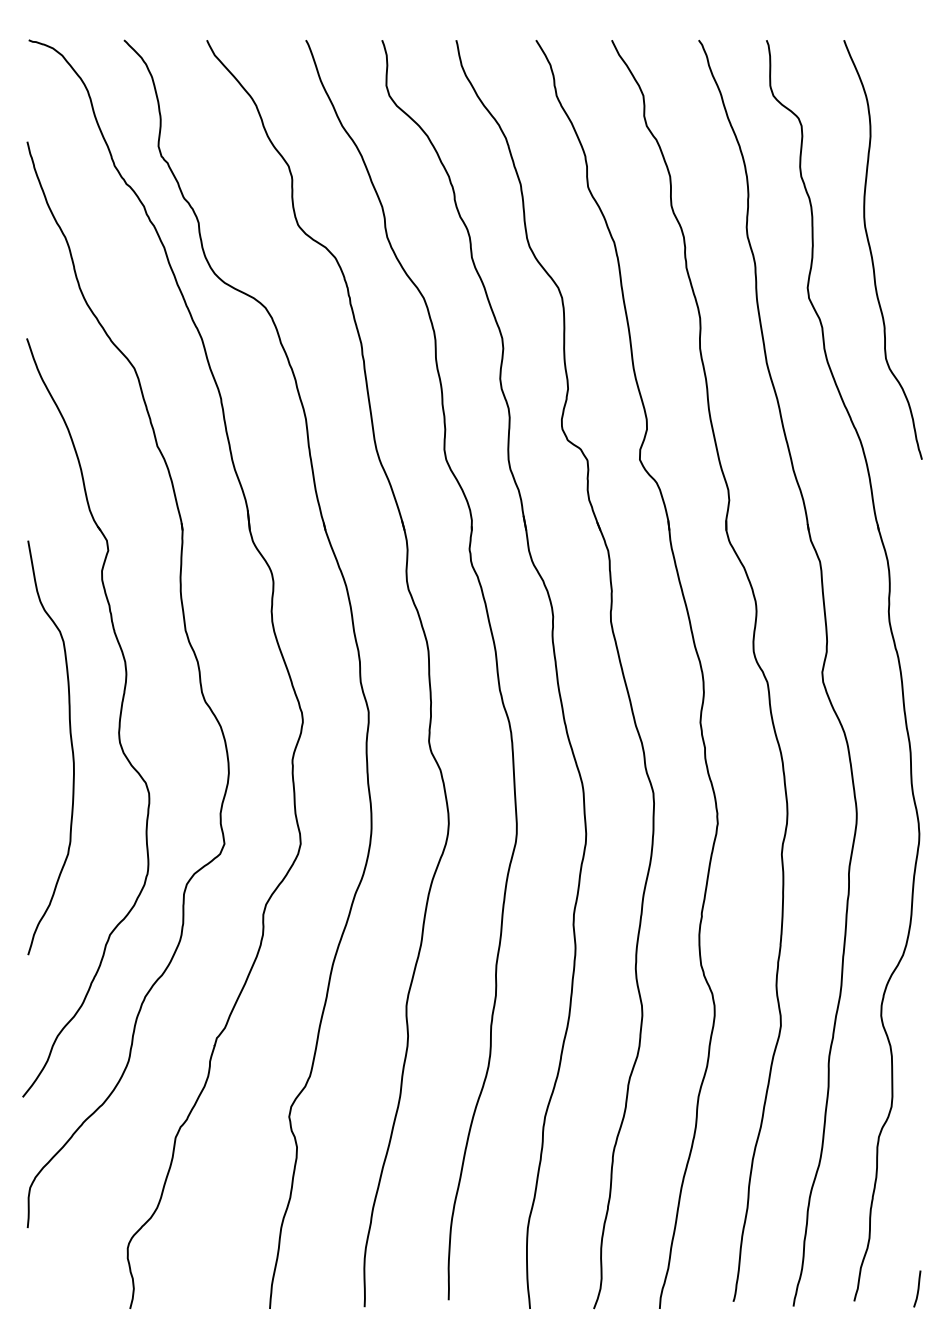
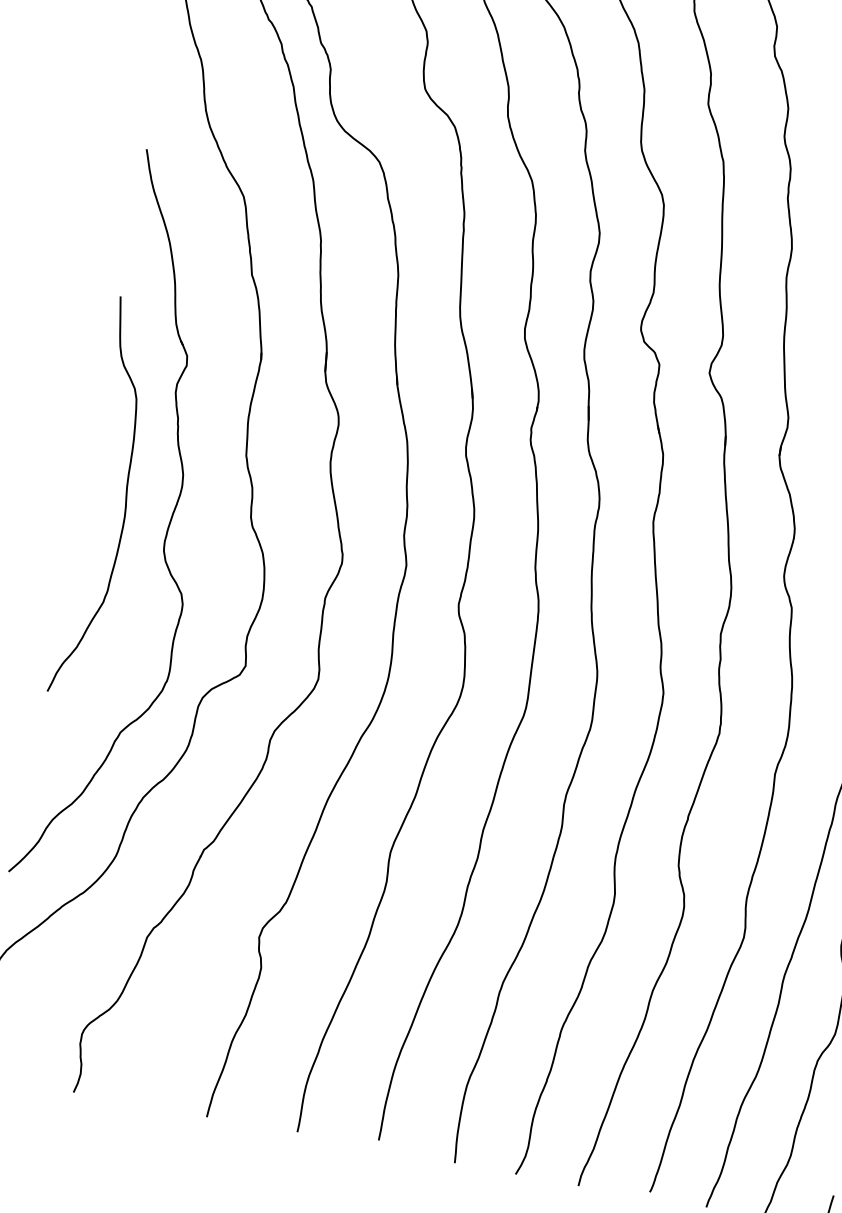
curve: (70, 743) -> (125, 497), moved

